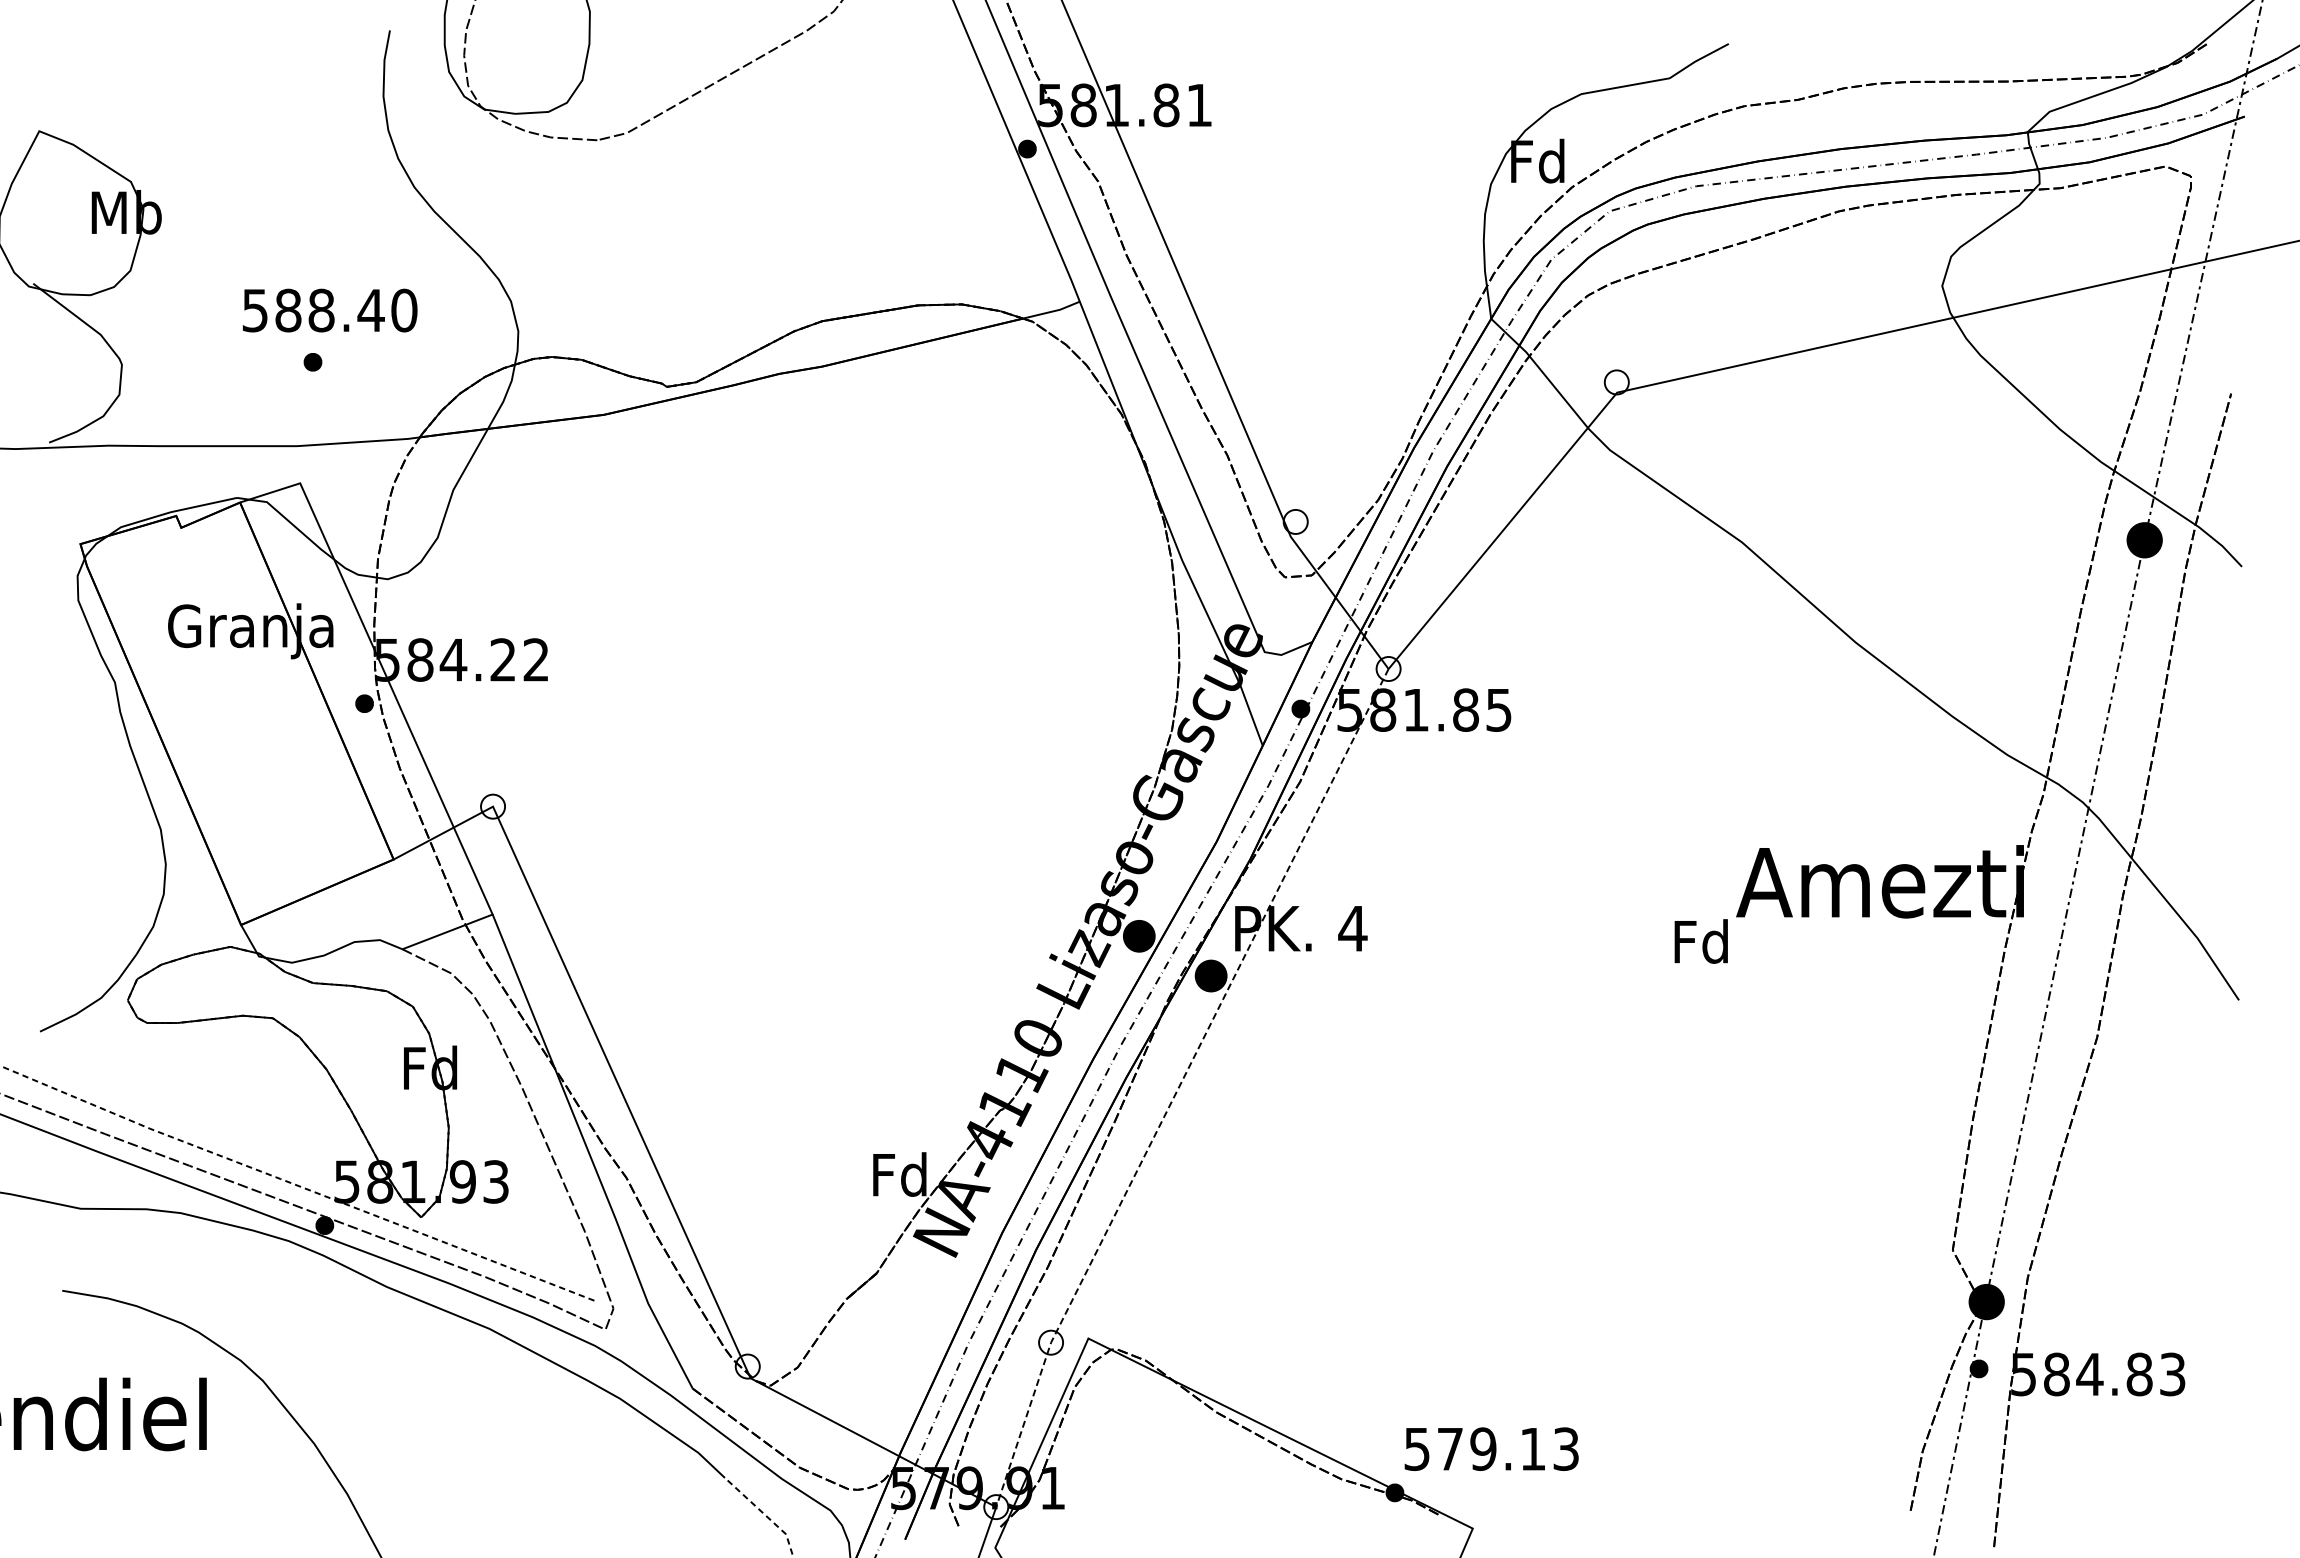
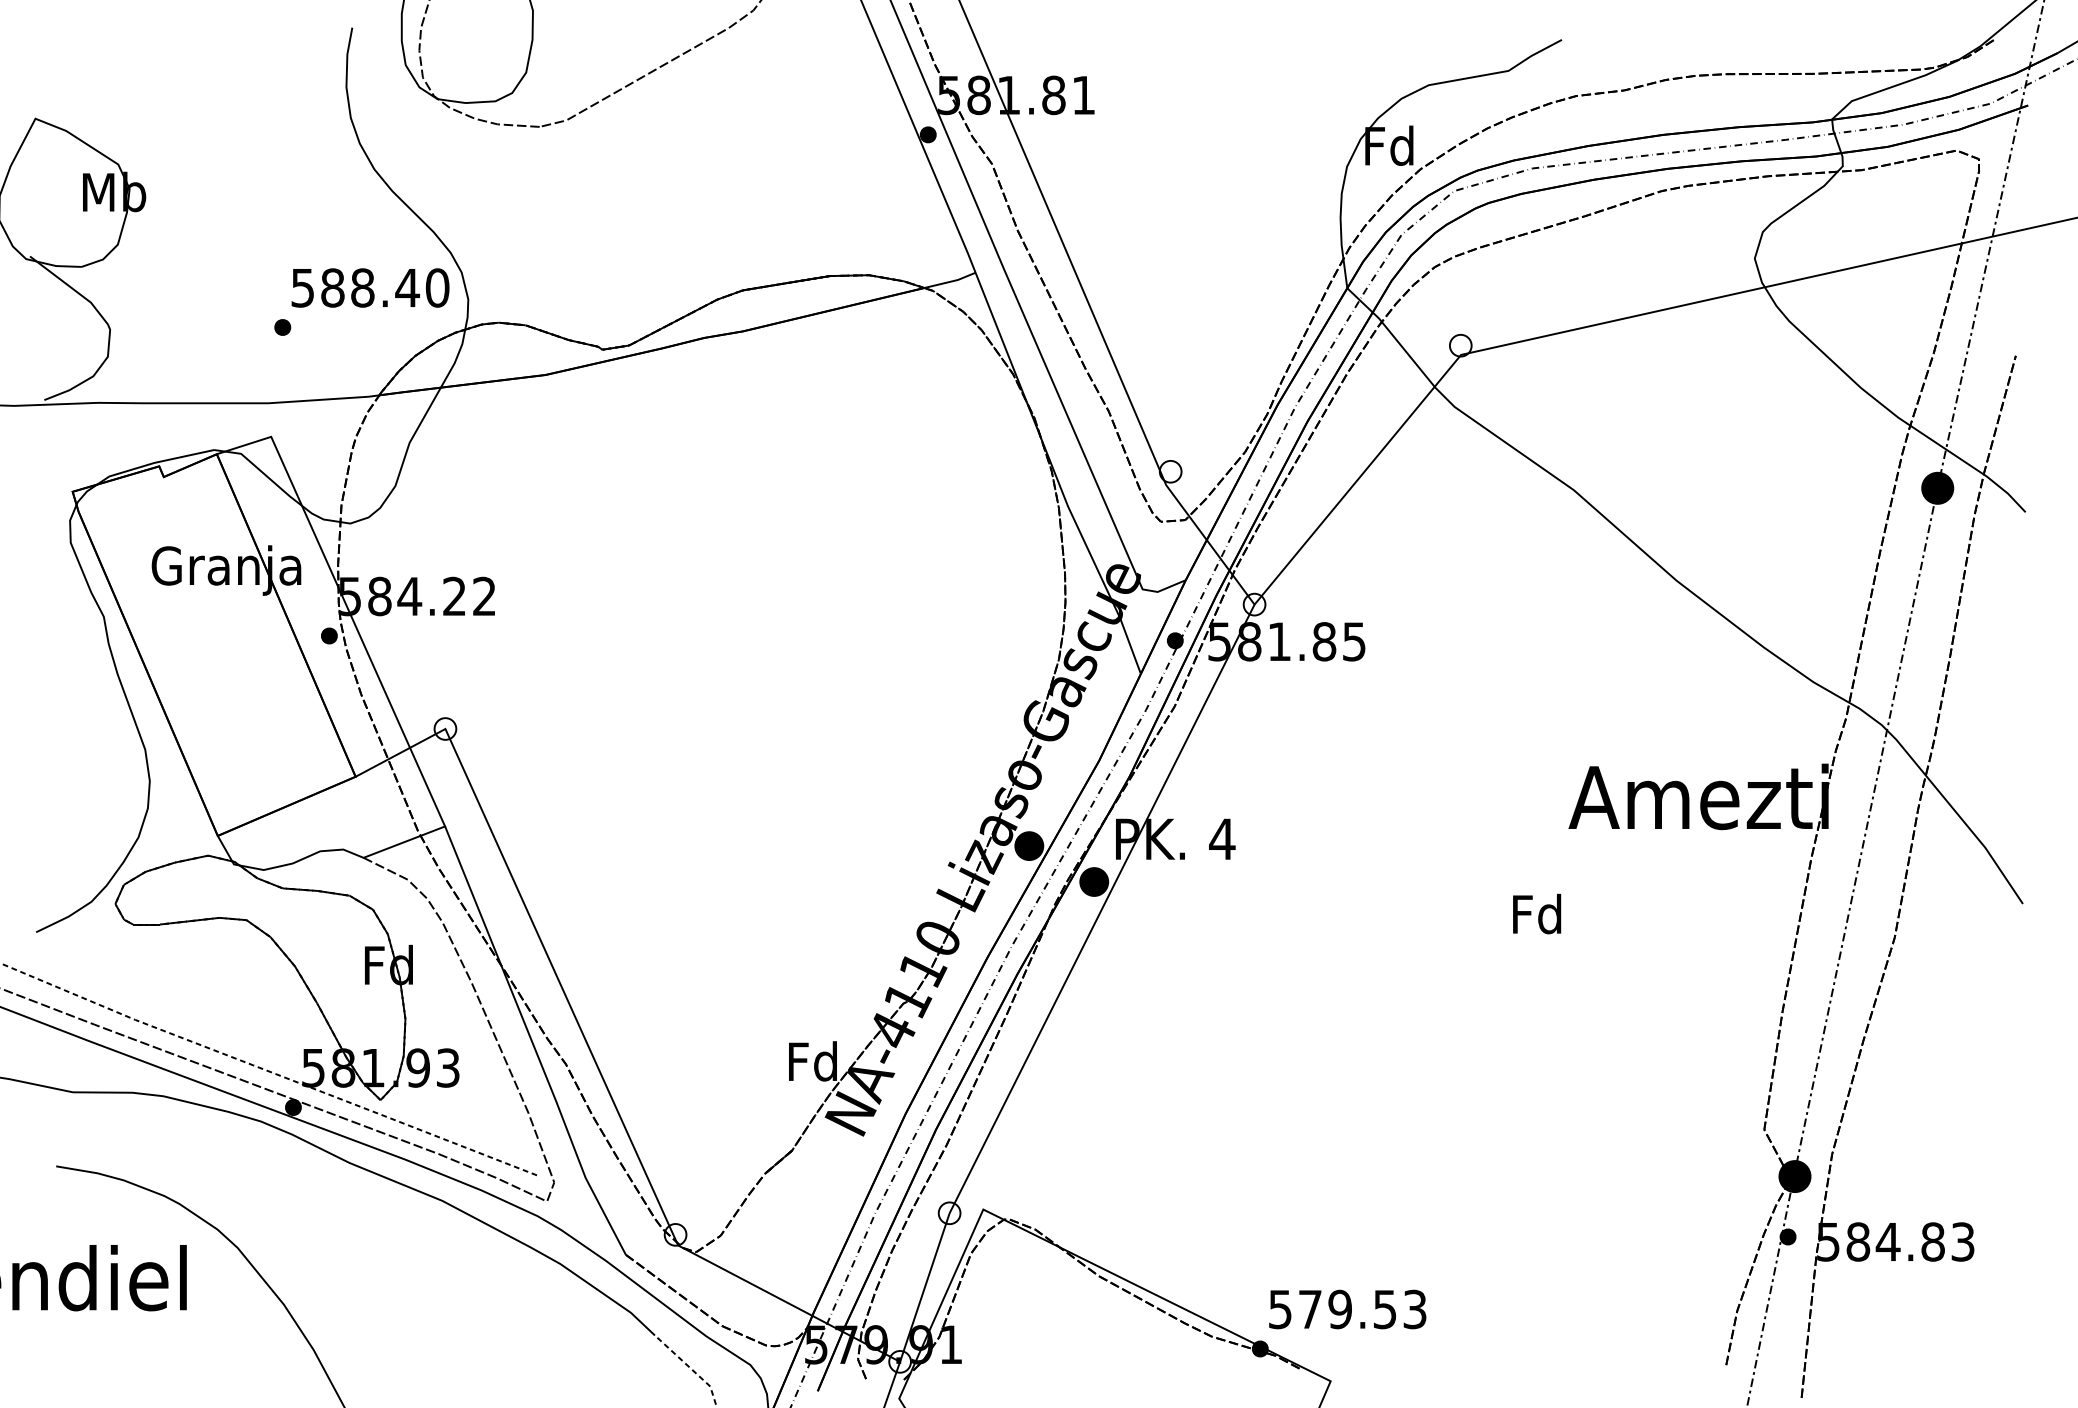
text: (329, 310) -> (369, 287), moved
text: (1700, 941) -> (1536, 914), moved
line: (1180, 1084) -> (1066, 980), dashed -> solid
text: (1532, 1449) -> (1384, 1309), 579.13 -> 579.53

